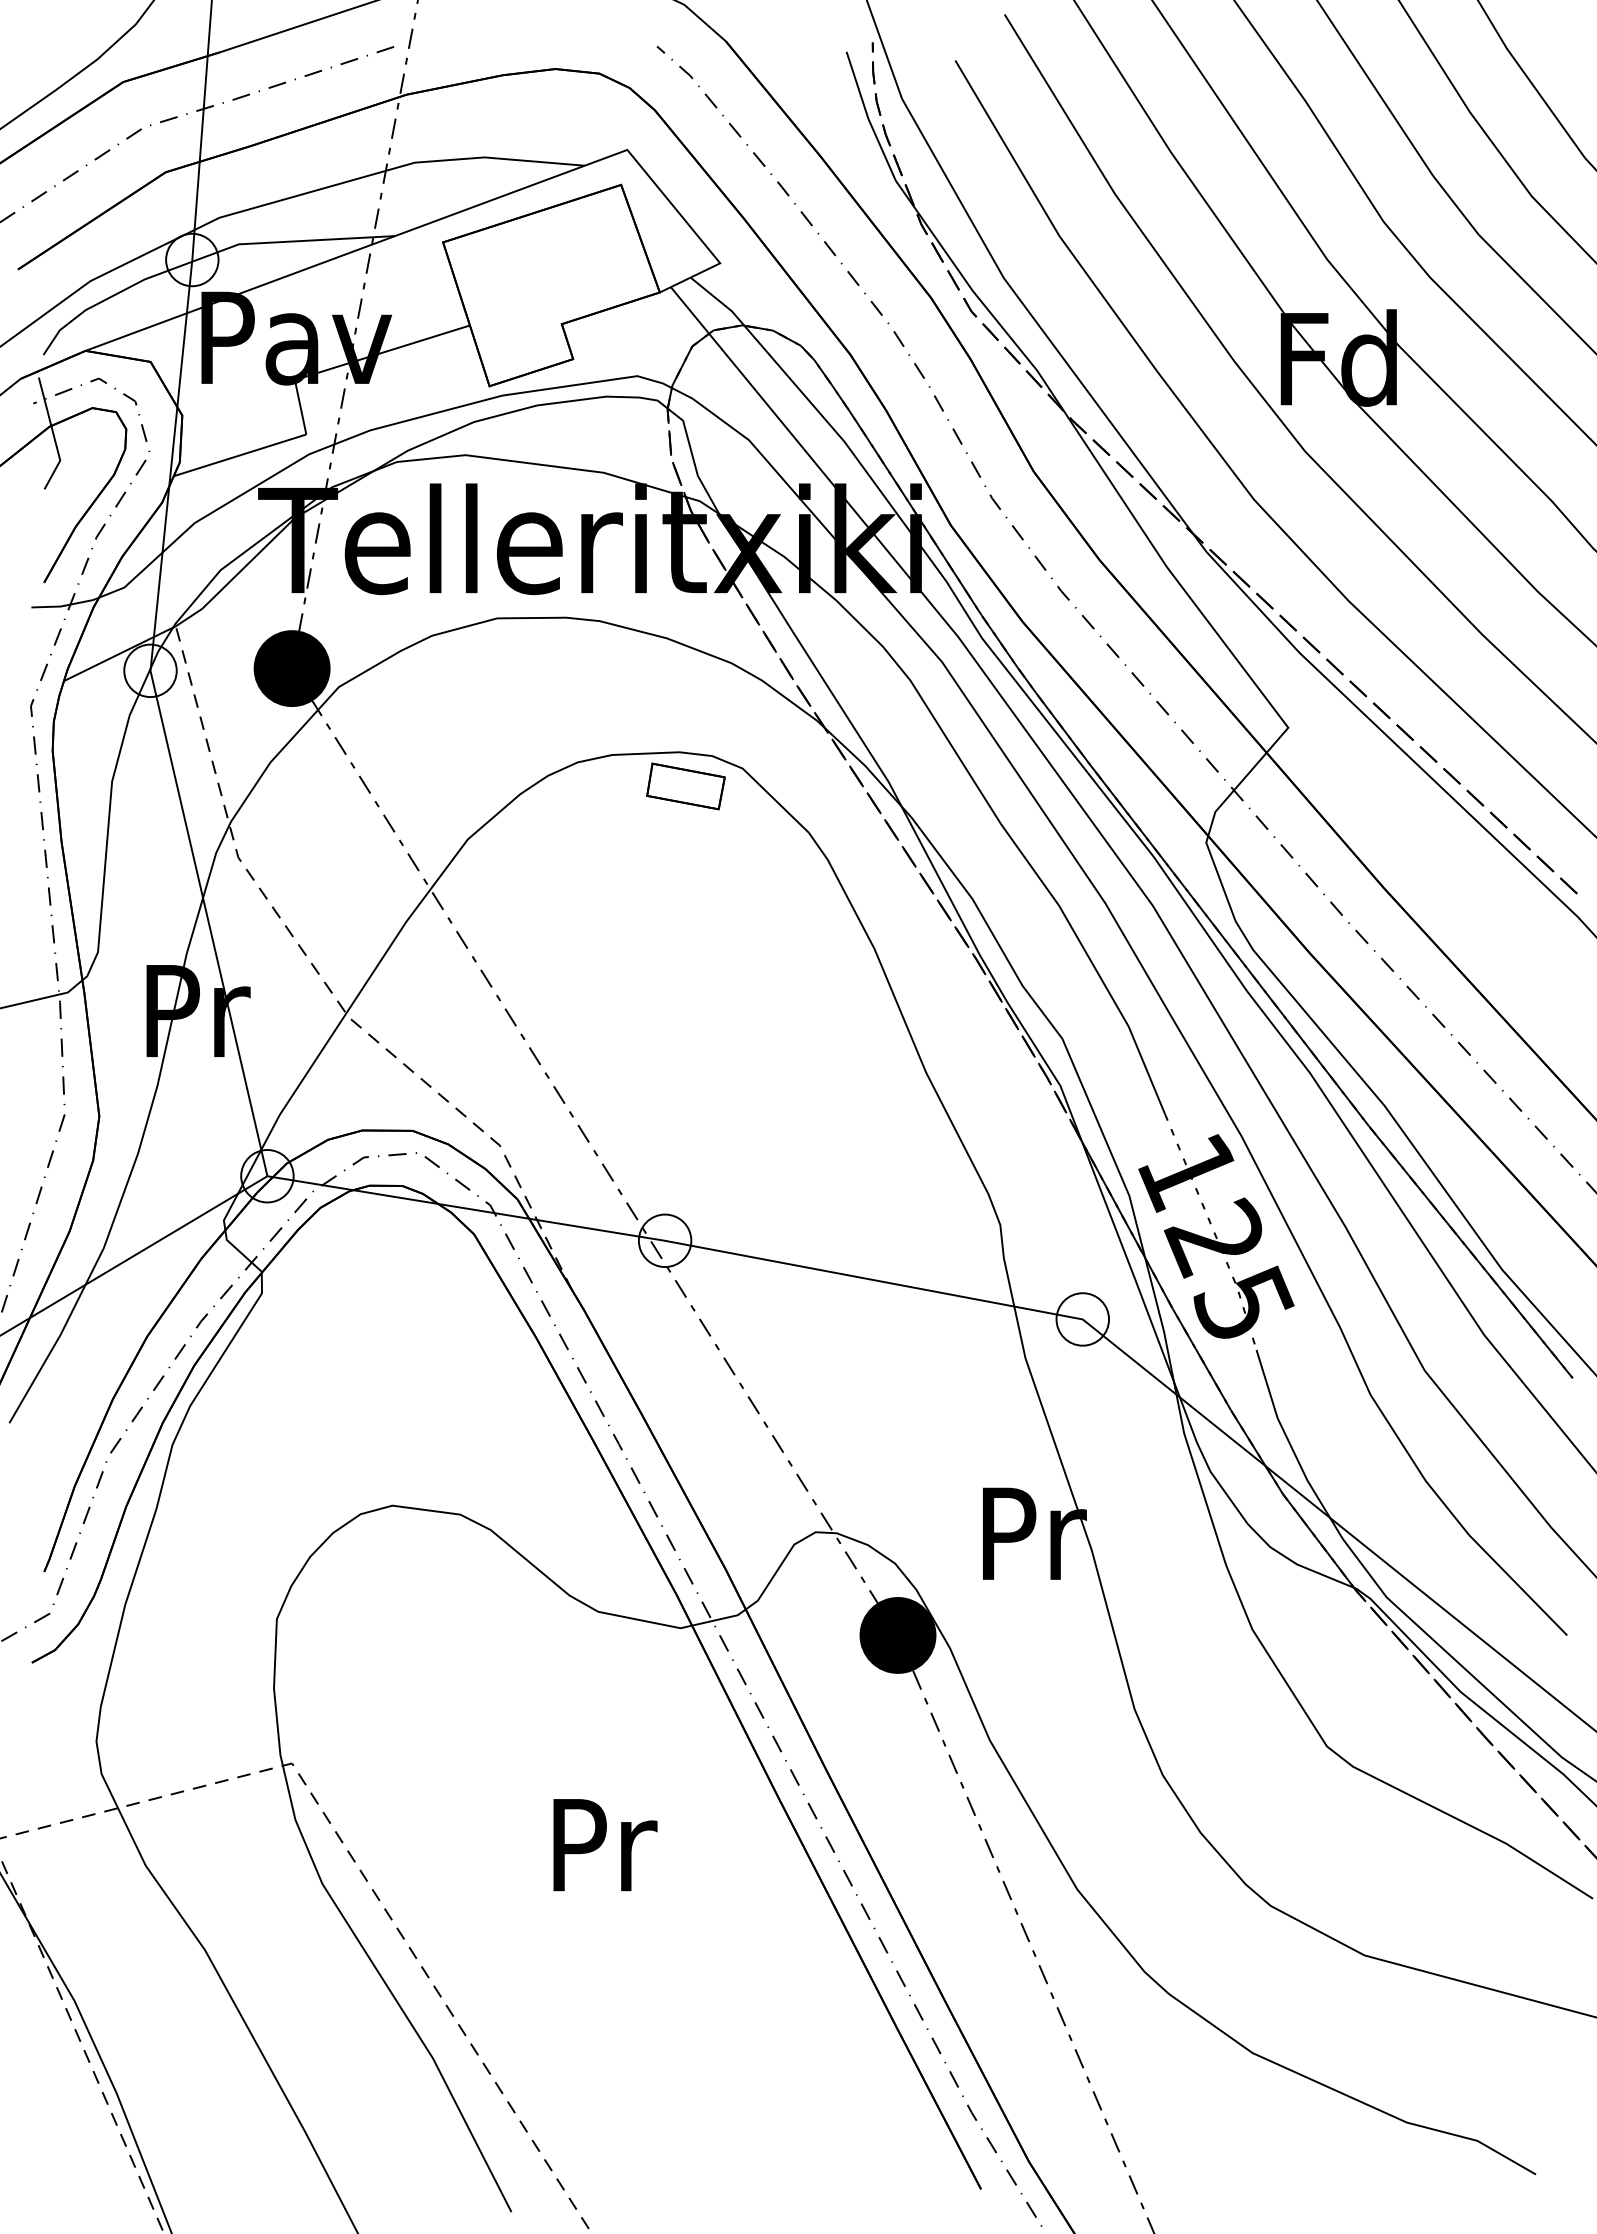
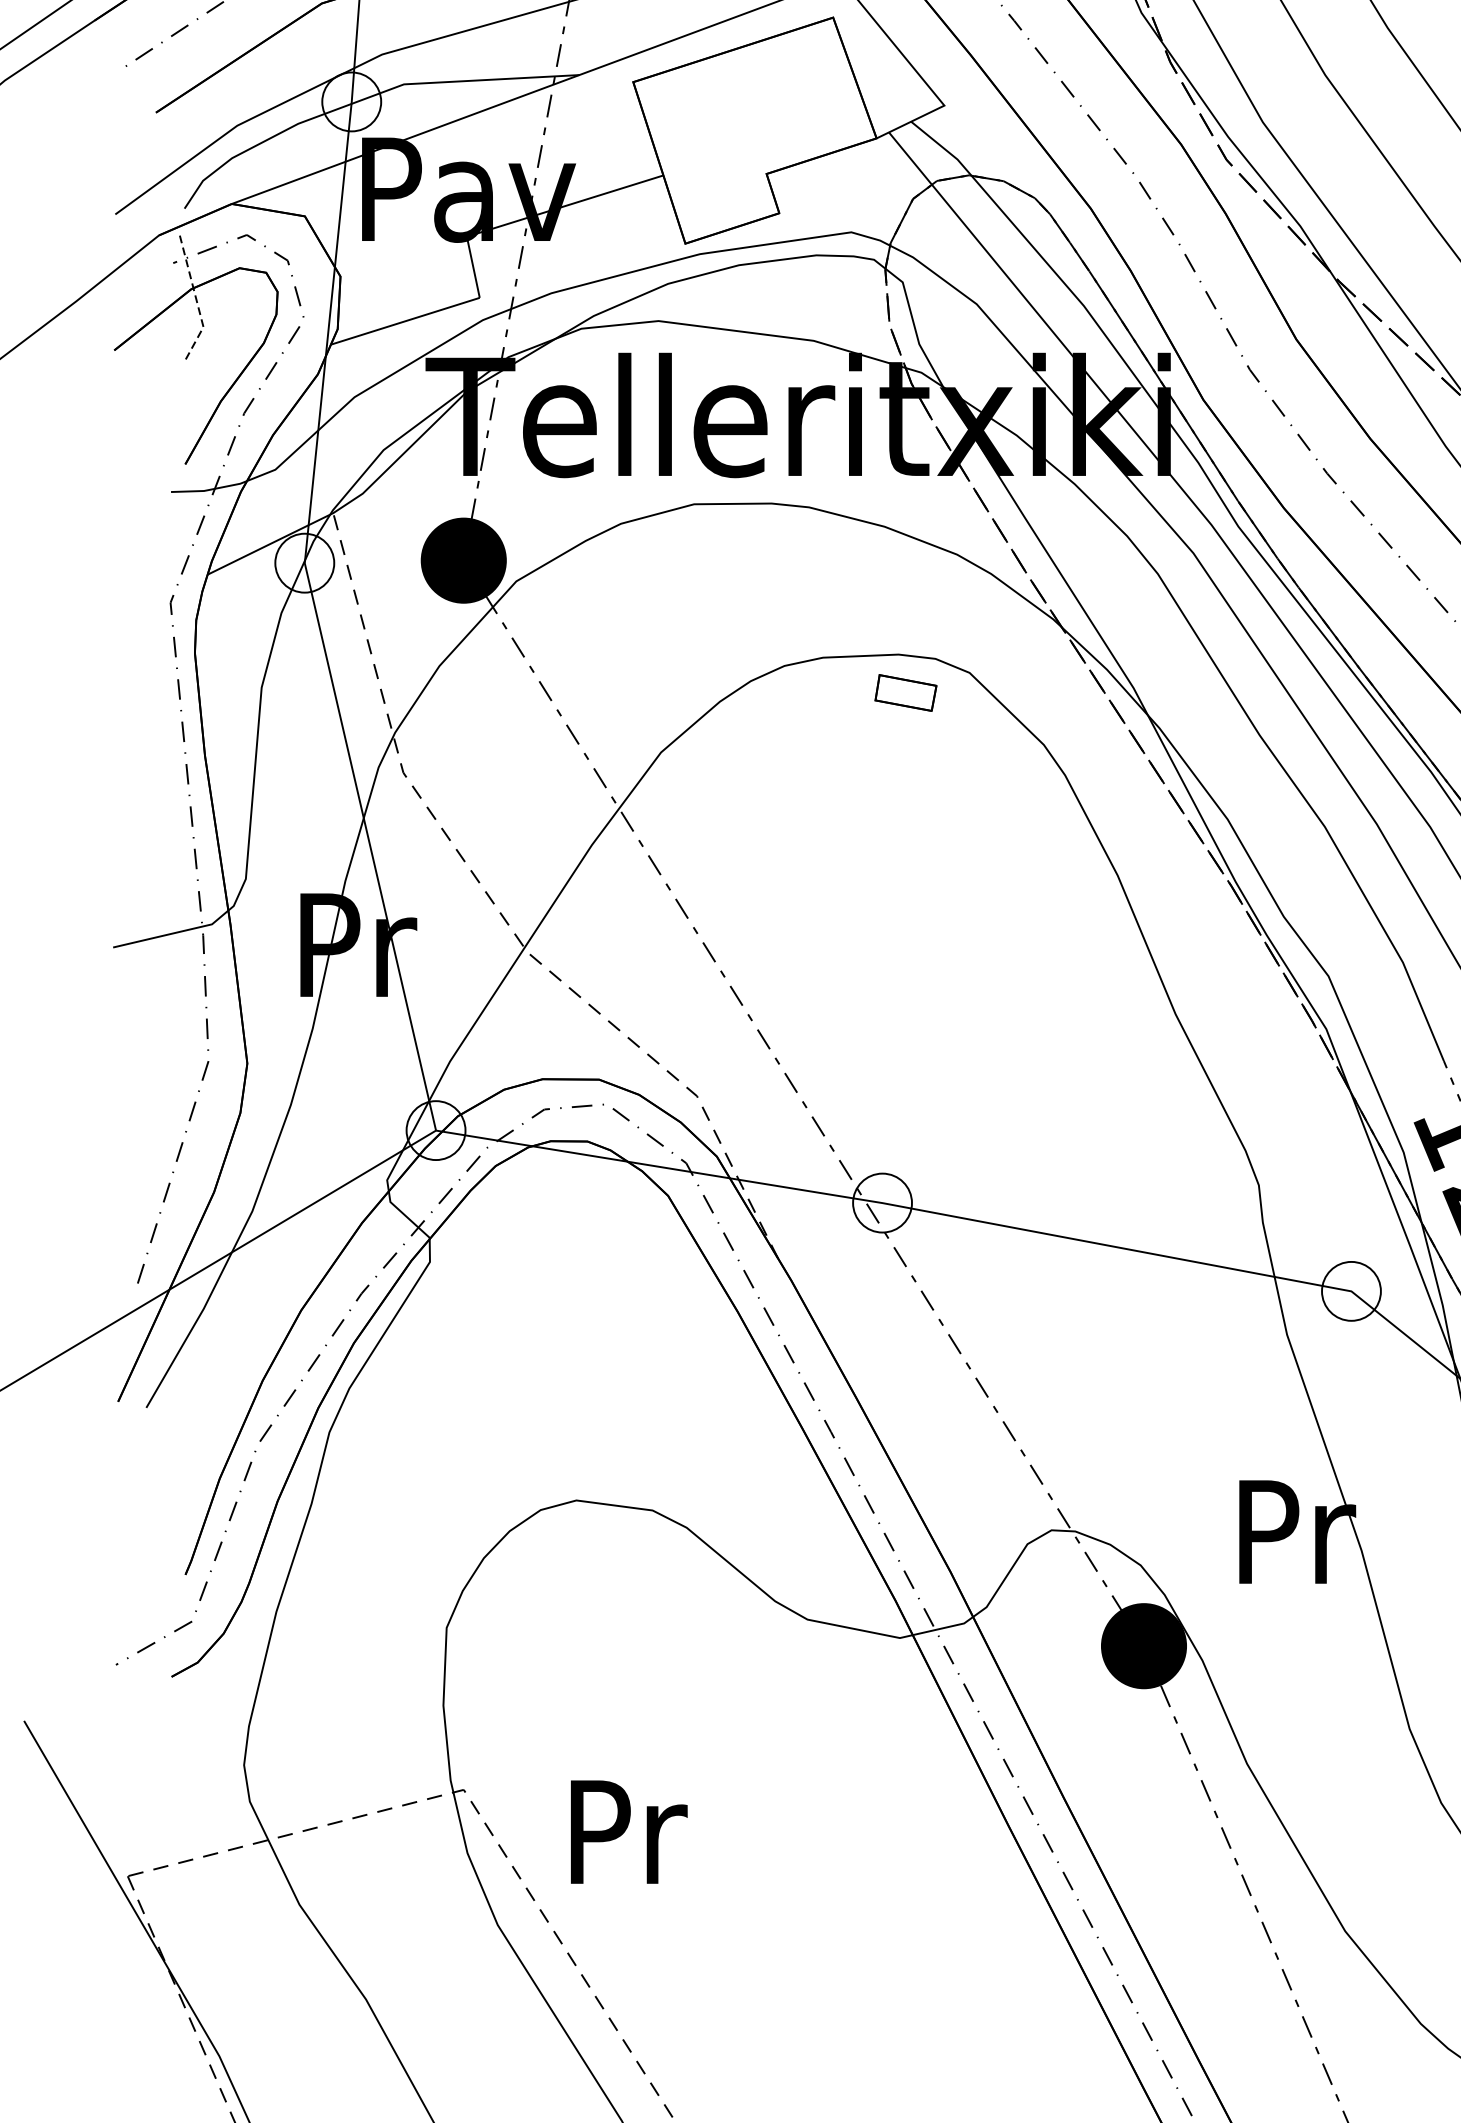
line: (53, 435) -> (195, 298), solid -> dashed
part: (685, 786) -> (905, 693), size x0.7
text: (605, 1845) -> (629, 1832), moved

